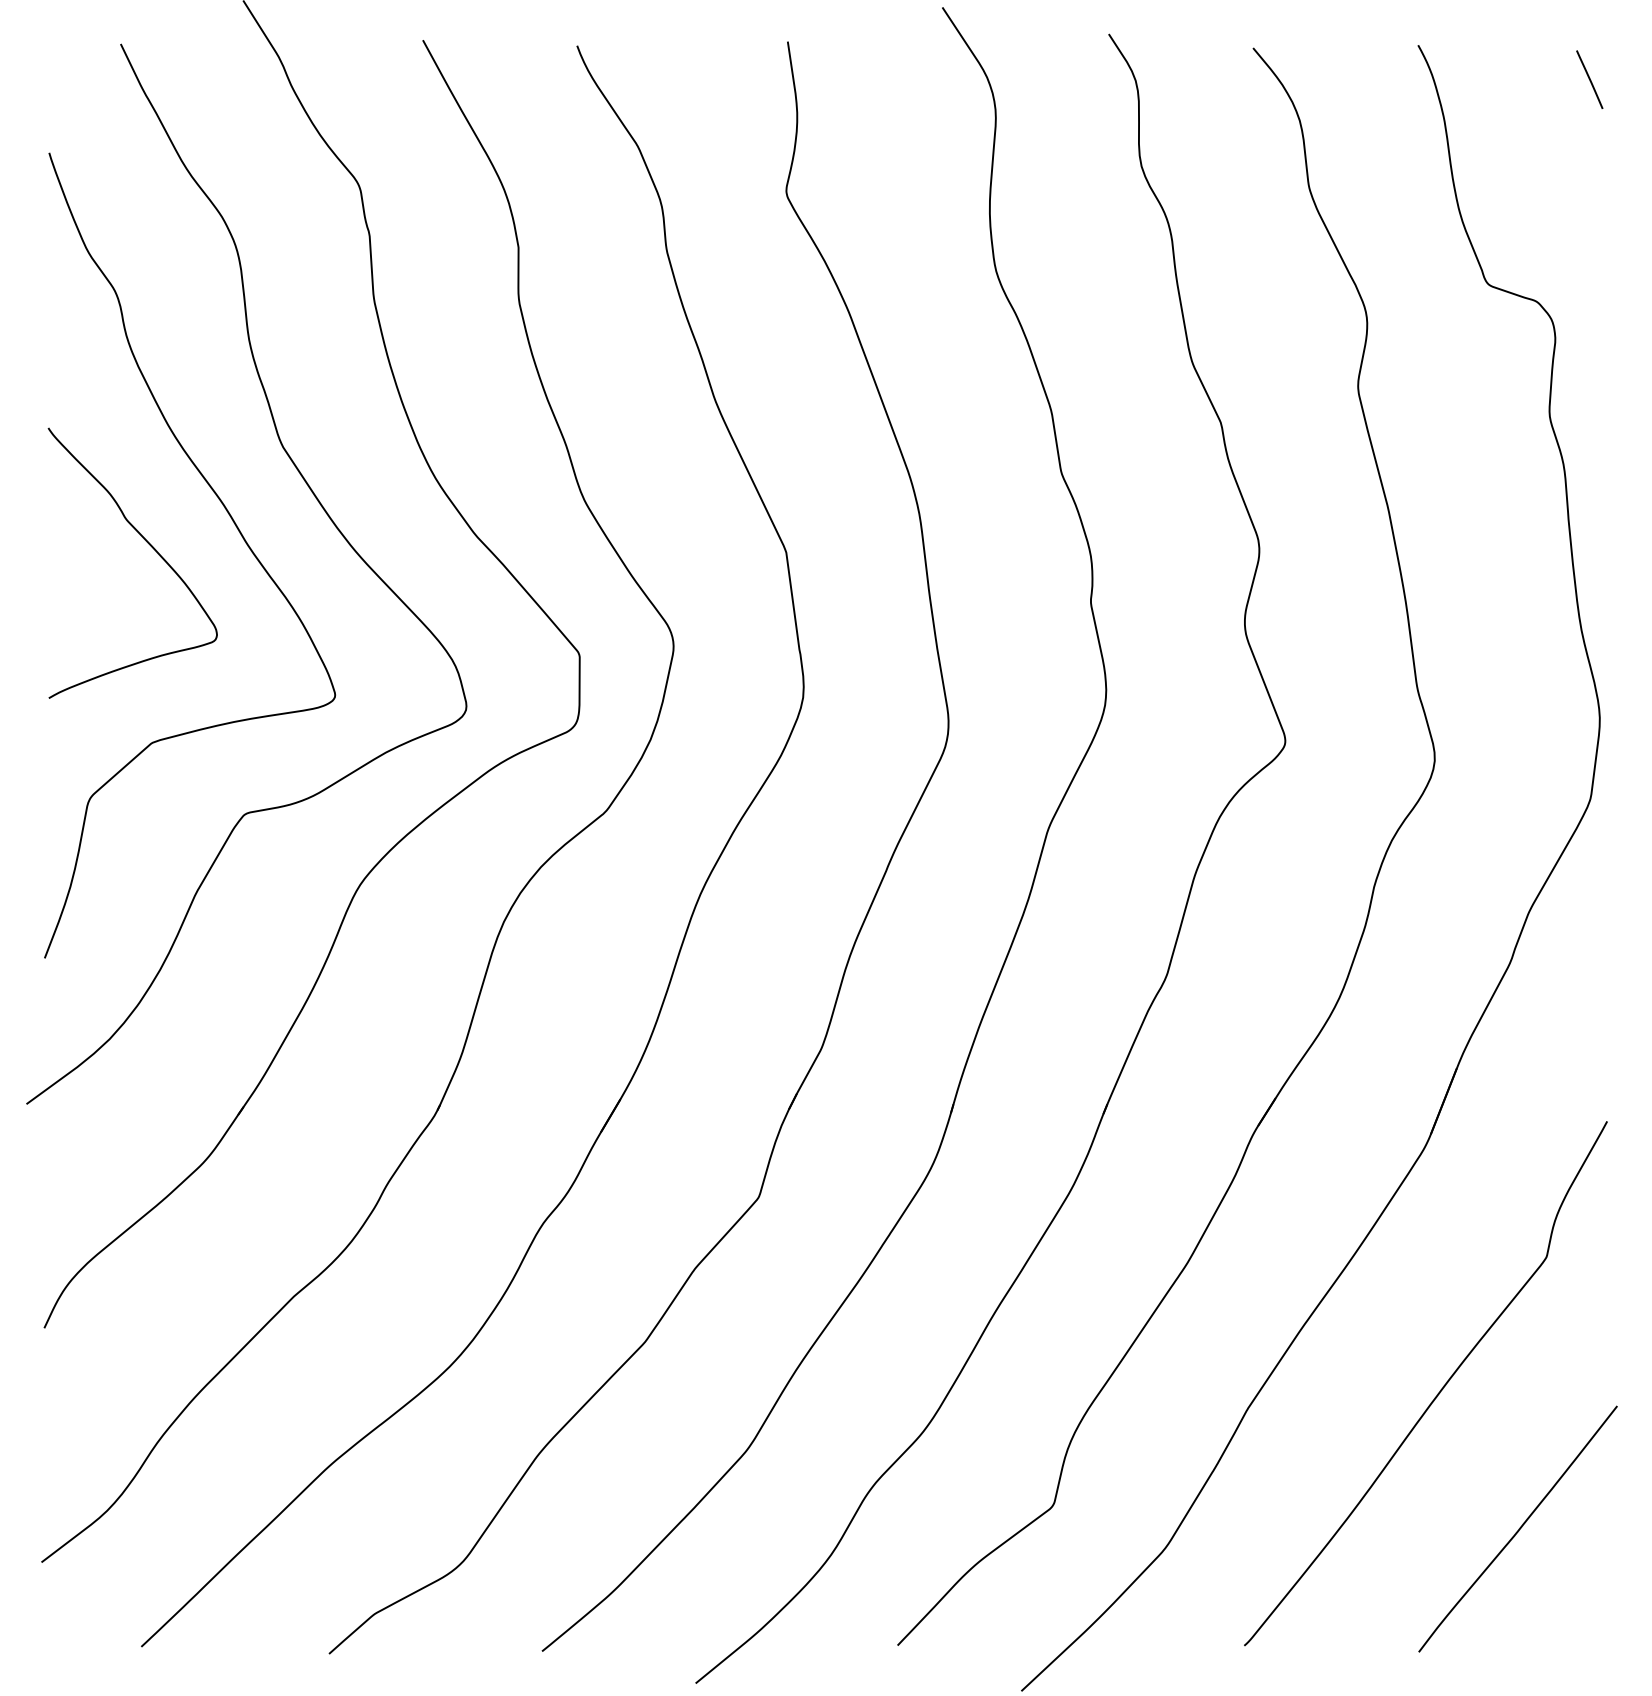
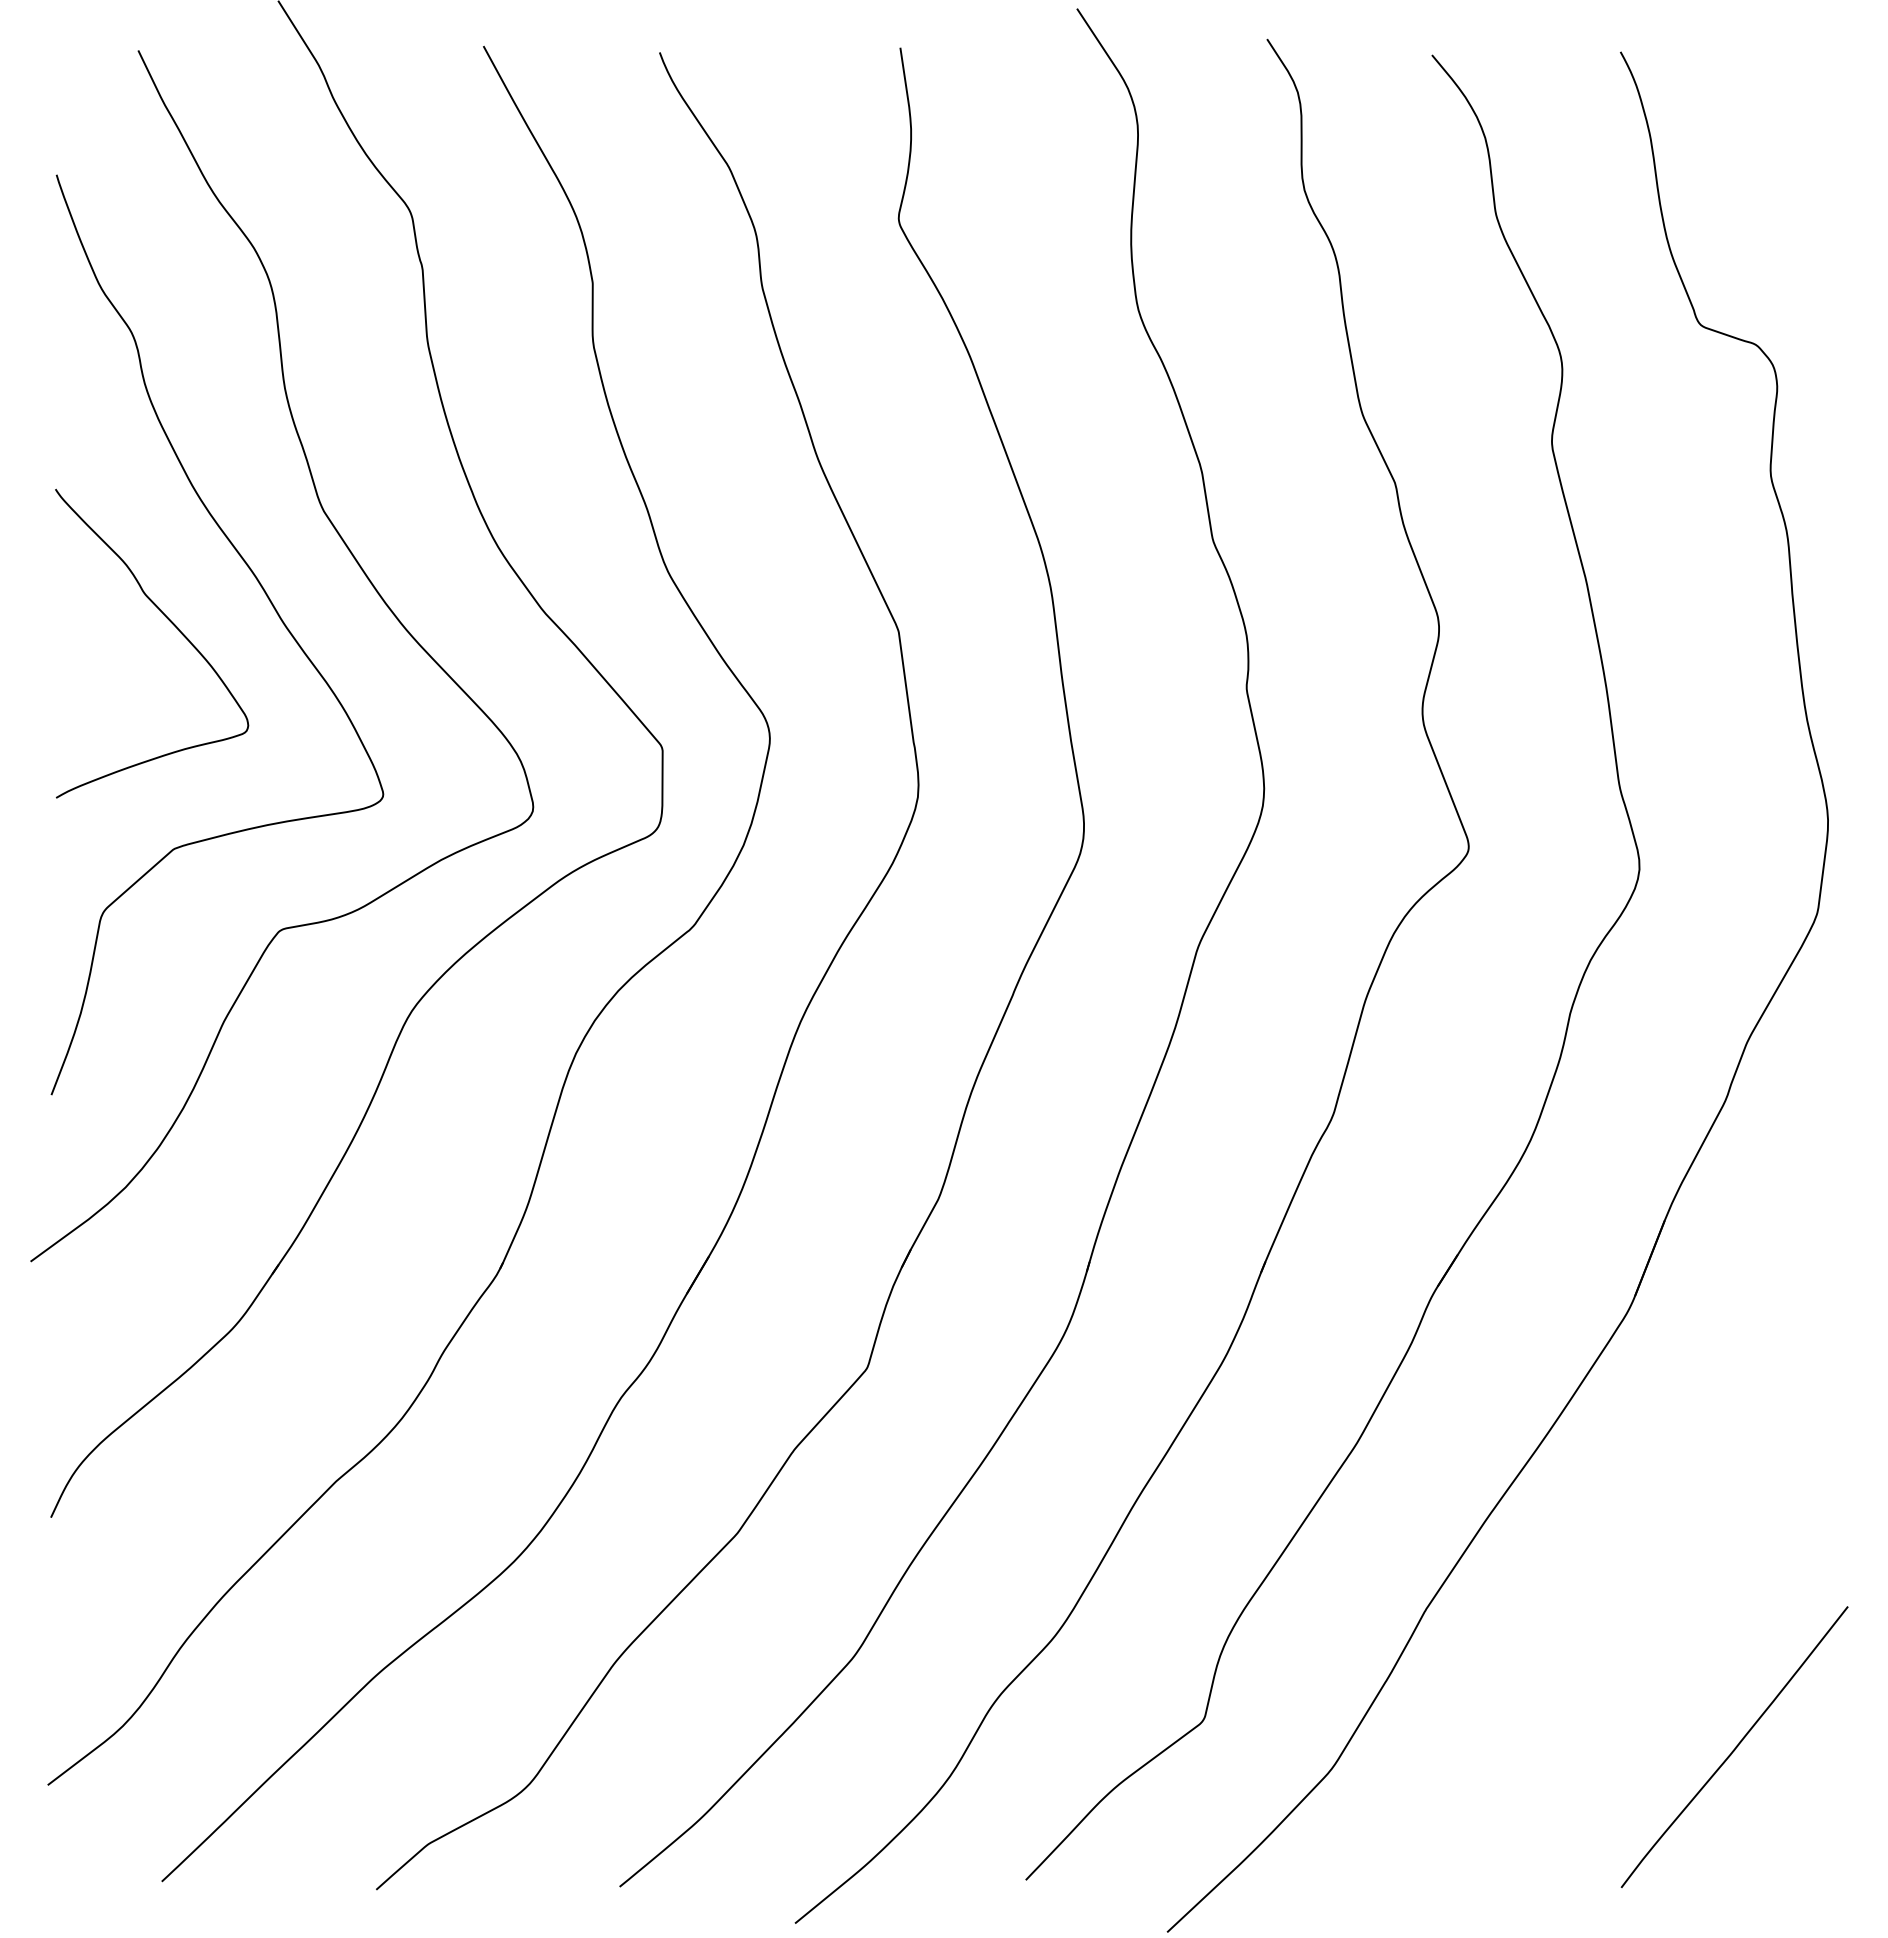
line: (1589, 79) -> (1816, 90), removed
curve: (1437, 1393) -> (1642, 1592), removed

